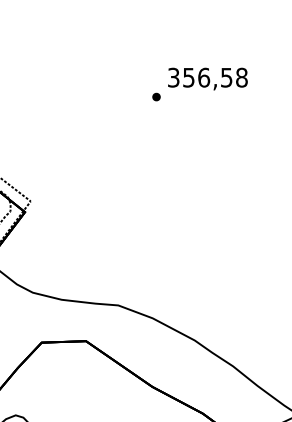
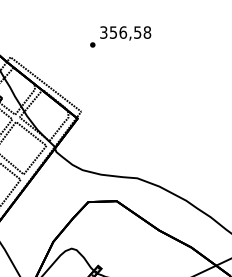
text: (199, 83) -> (120, 36), moved

